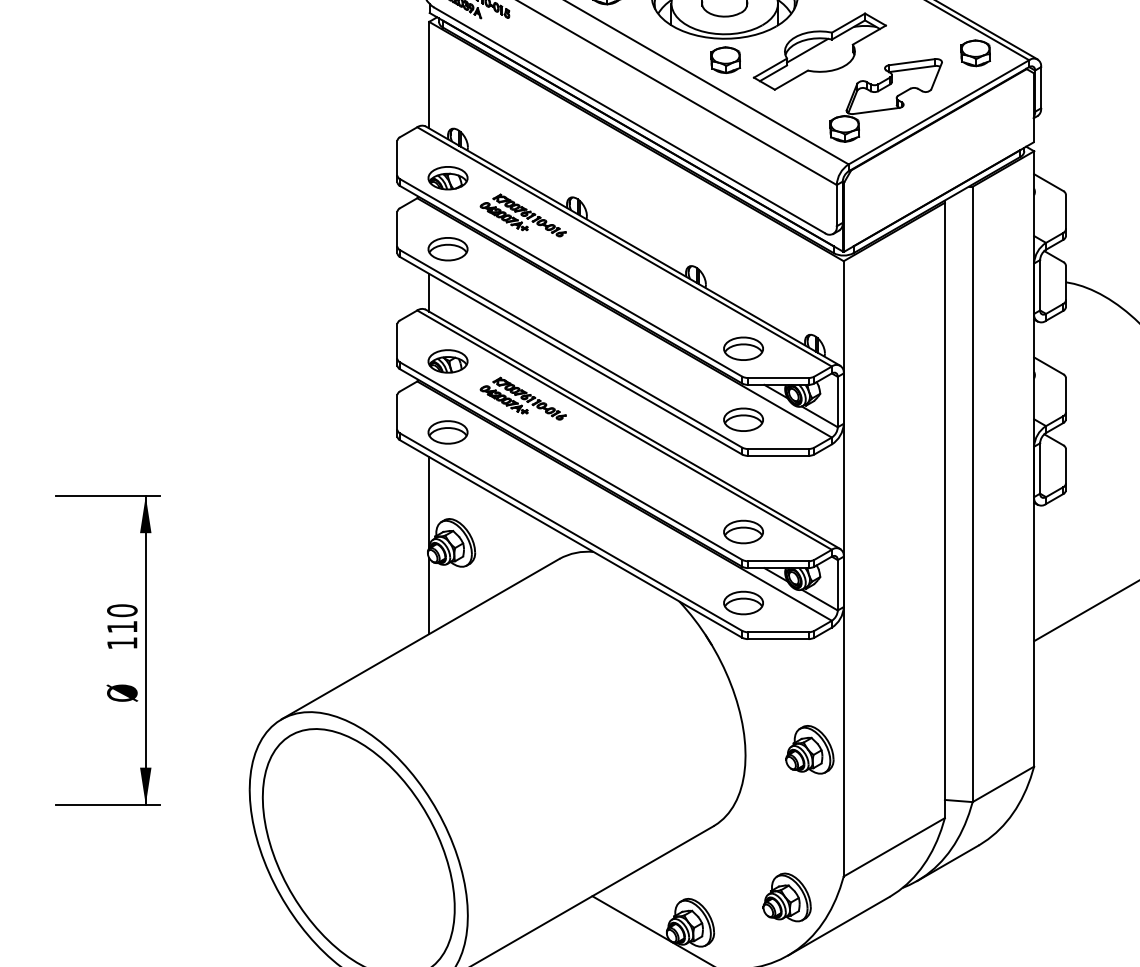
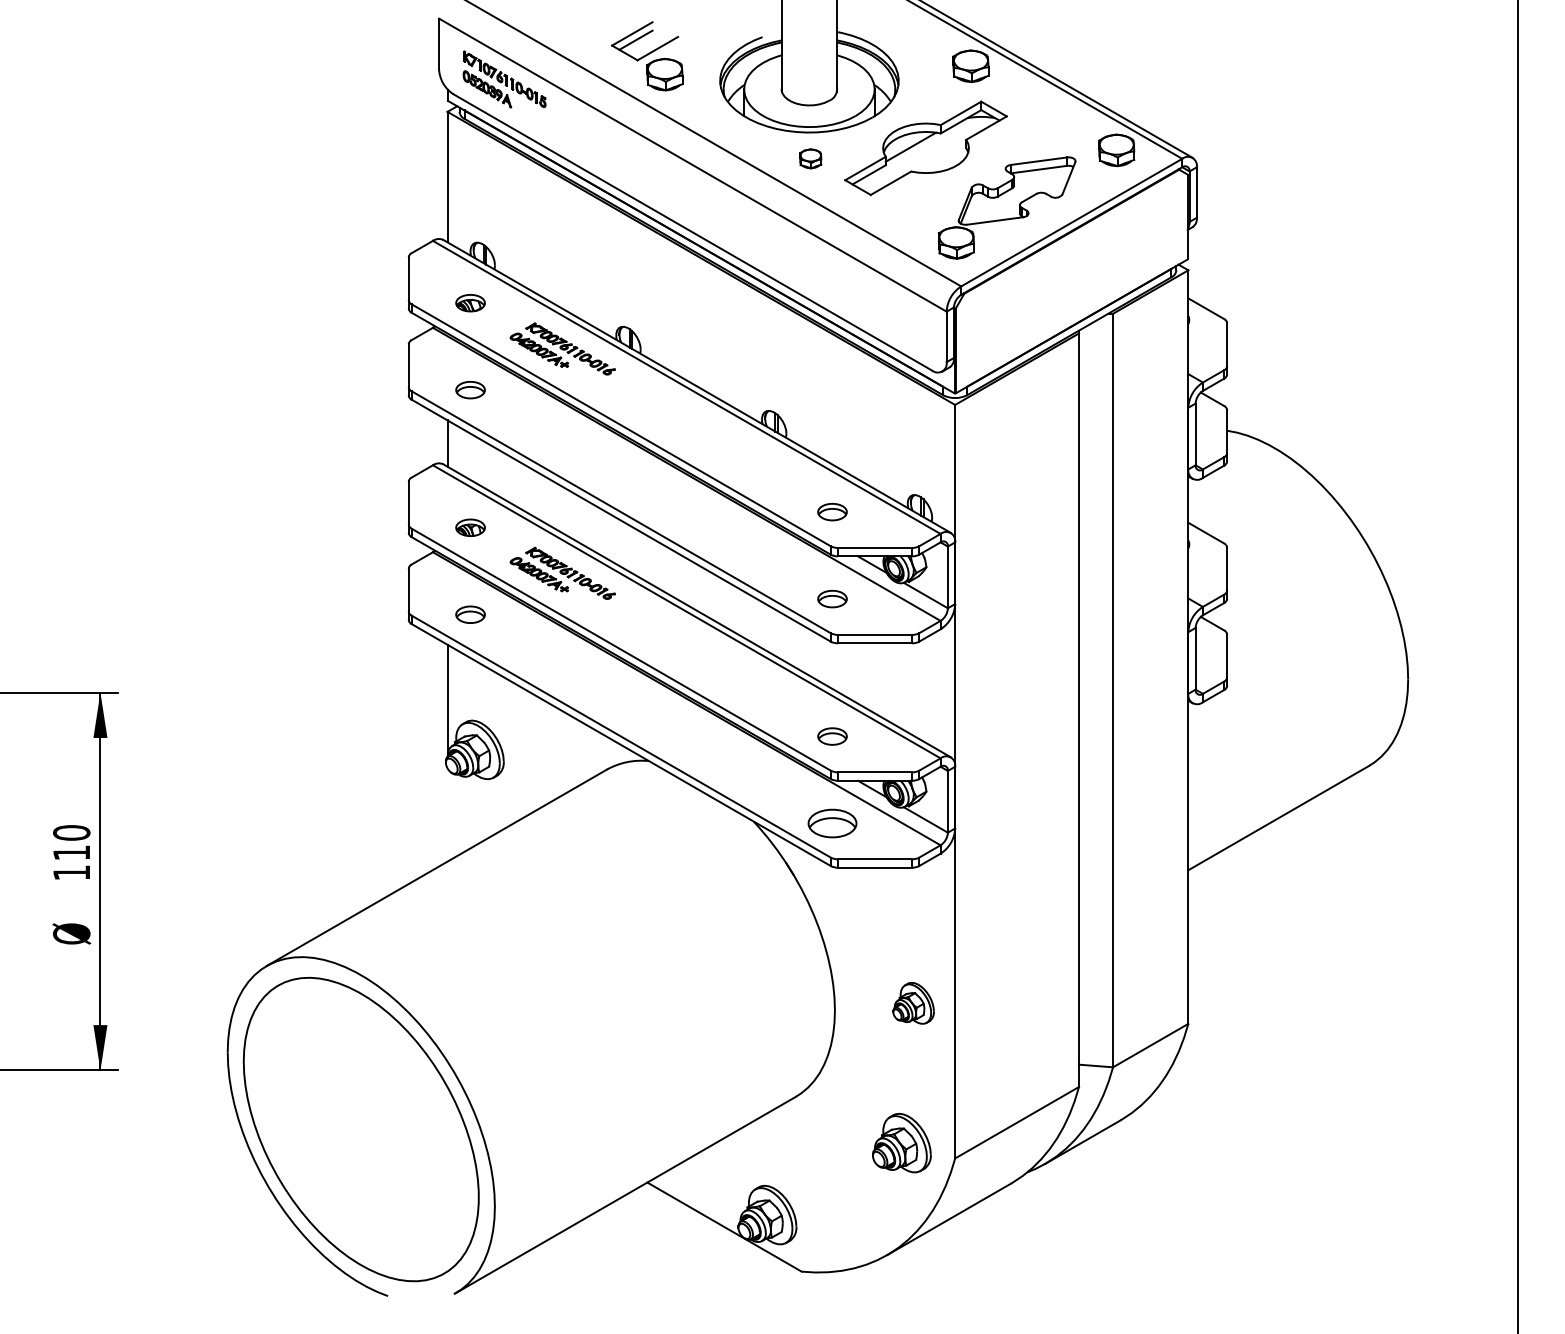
part: (725, 59) -> (810, 158), size x0.6
part: (447, 177) -> (470, 302), size x0.6
part: (447, 248) -> (470, 389), size x0.6
part: (743, 348) -> (832, 511), size x0.6
part: (447, 361) -> (470, 527), size x0.6
part: (743, 419) -> (832, 598), size x0.6
part: (447, 432) -> (470, 614), size x0.6
part: (743, 531) -> (832, 736), size x0.6
line: (429, 595) -> (447, 814), removed
part: (809, 749) -> (913, 1003), size x0.7
part: (786, 896) -> (901, 1142), moved

